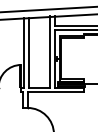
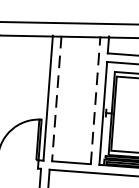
line: (28, 52) -> (56, 98), solid -> dashed
line: (50, 52) -> (96, 101), solid -> dashed

